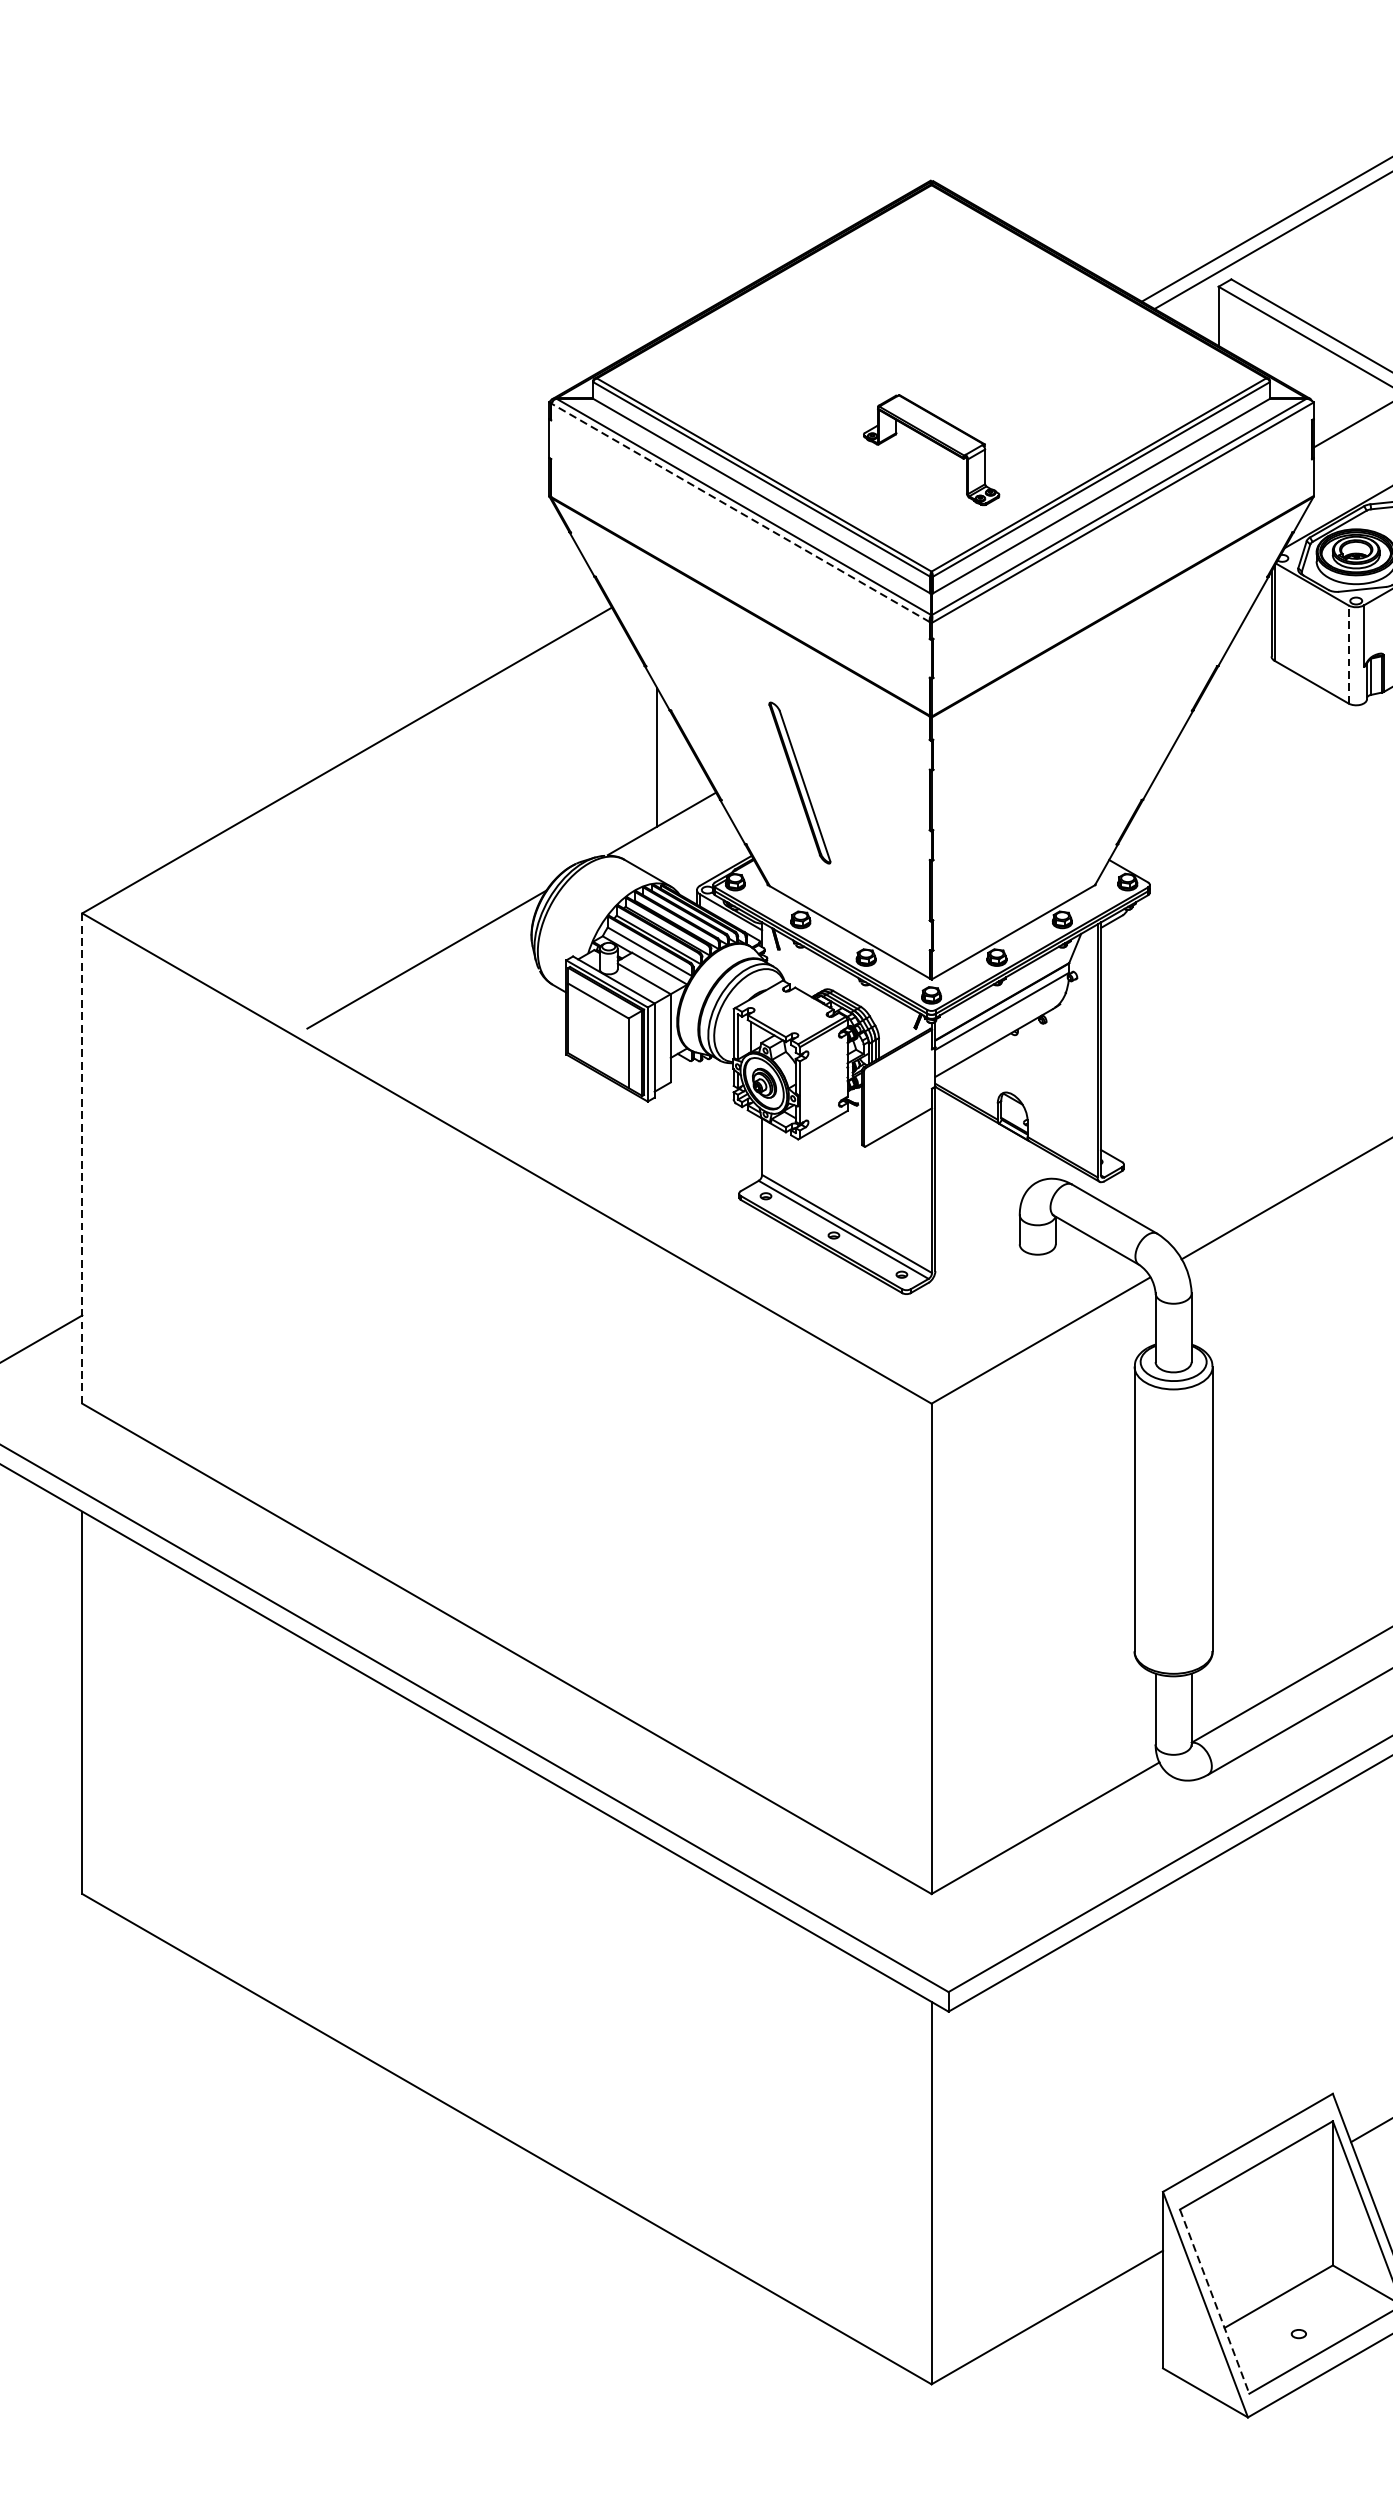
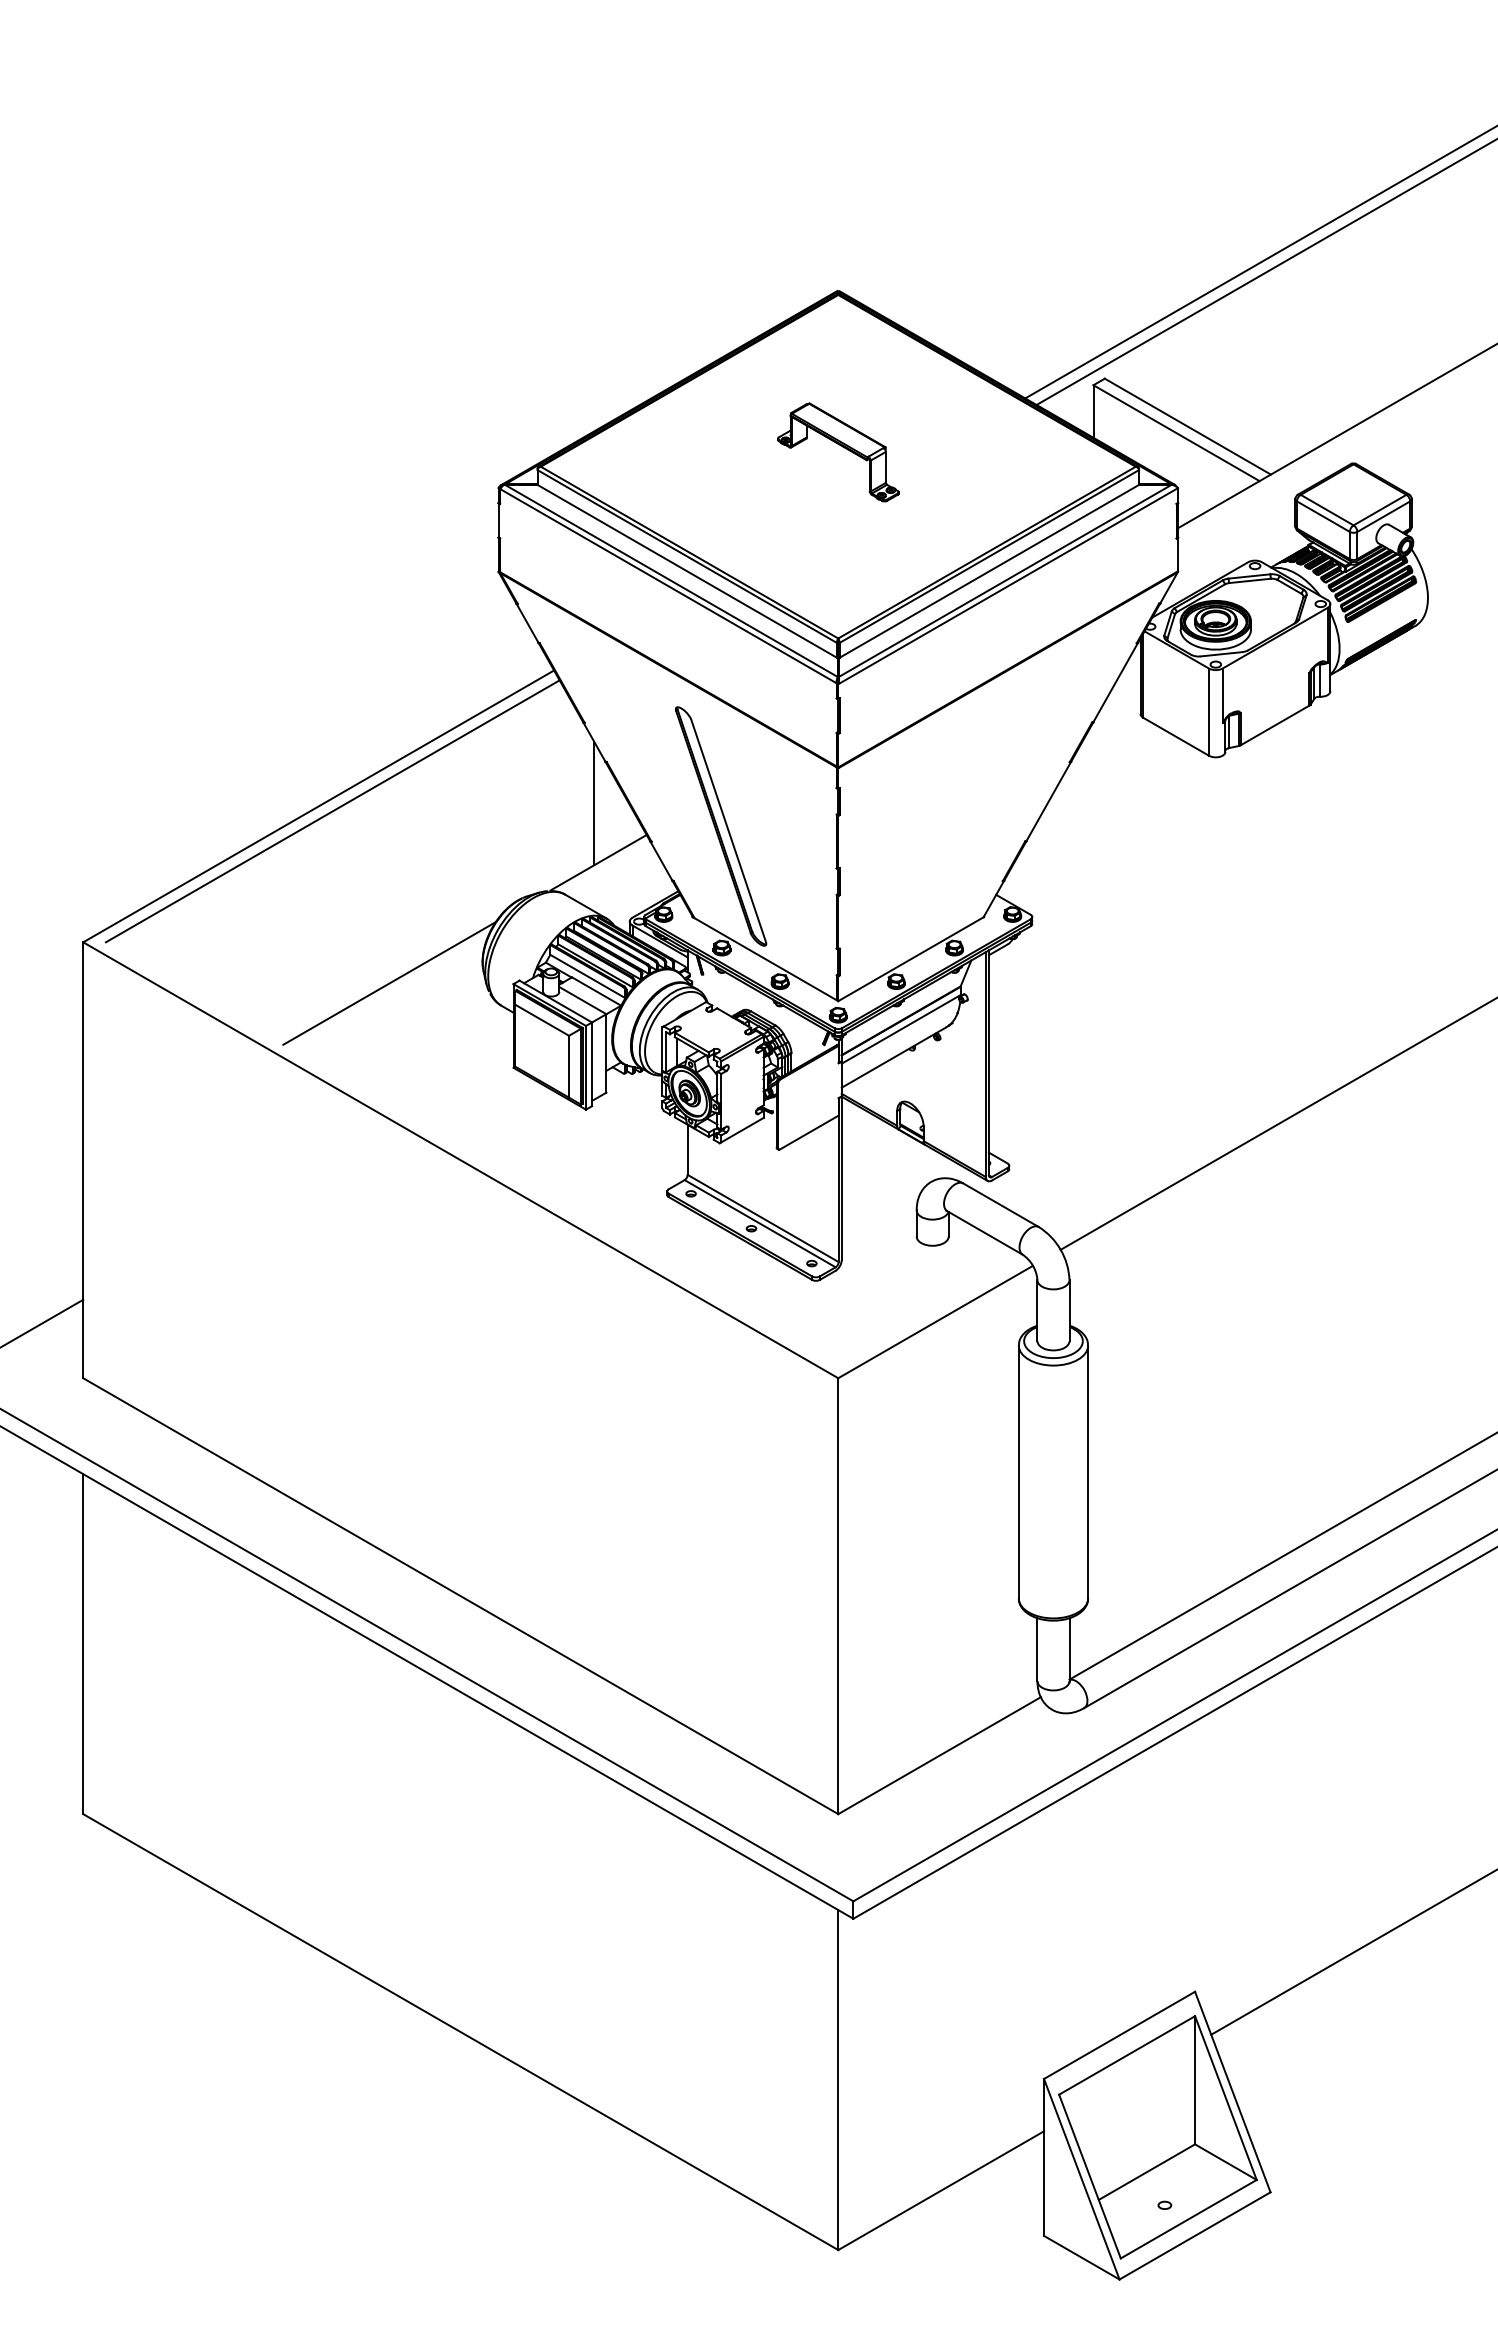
part: (934, 443) -> (840, 446), moved
line: (739, 512) -> (667, 585), dashed -> solid
line: (1349, 654) -> (1209, 712), dashed -> solid
line: (362, 766) -> (332, 811), added
part: (800, 783) -> (721, 826), size x1.67
line: (82, 1158) -> (83, 1160), dashed -> solid
line: (1215, 2302) -> (1090, 2177), dashed -> solid

